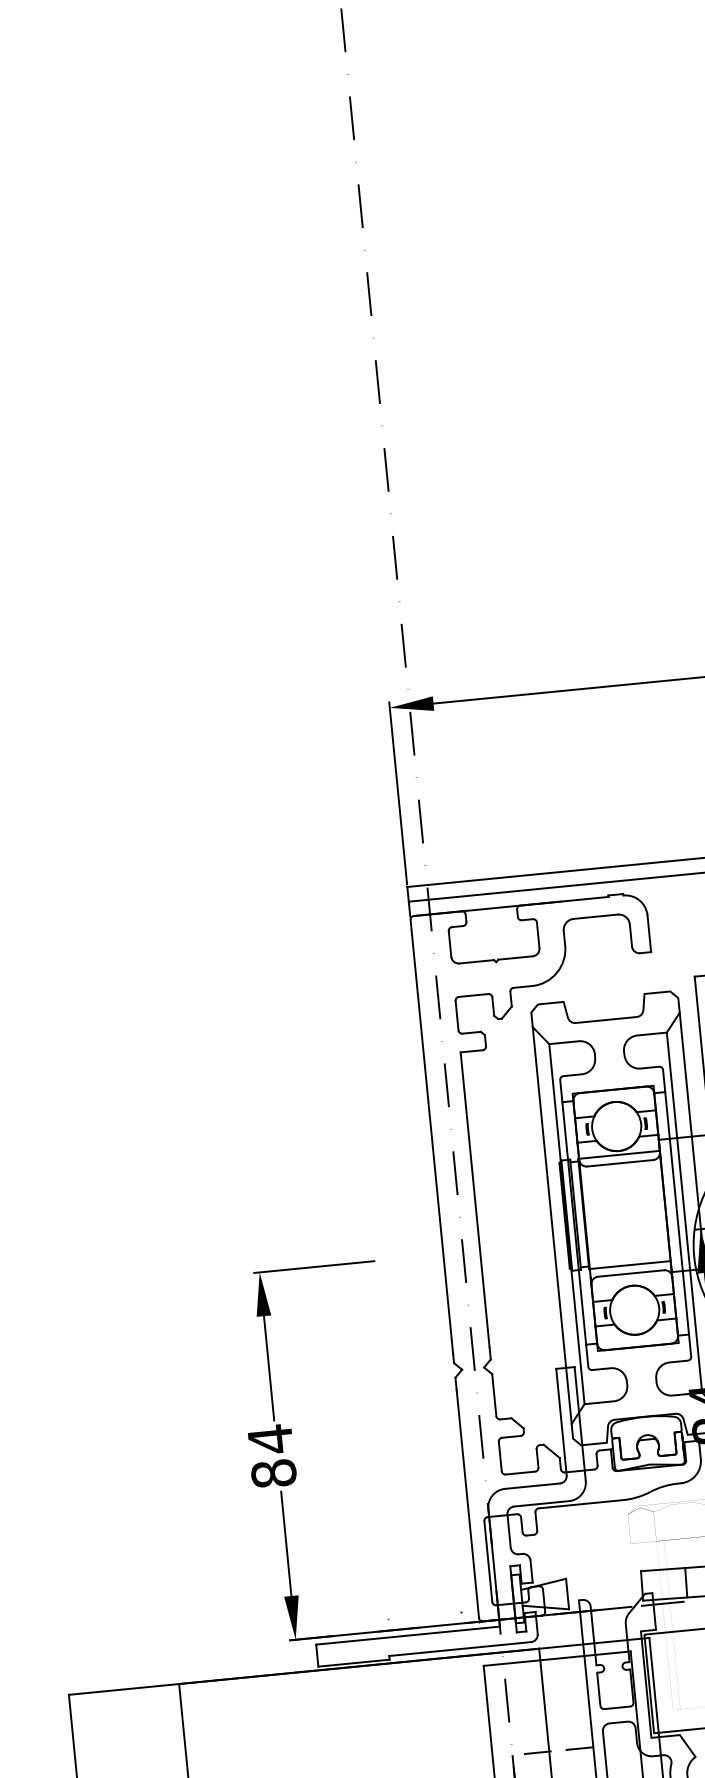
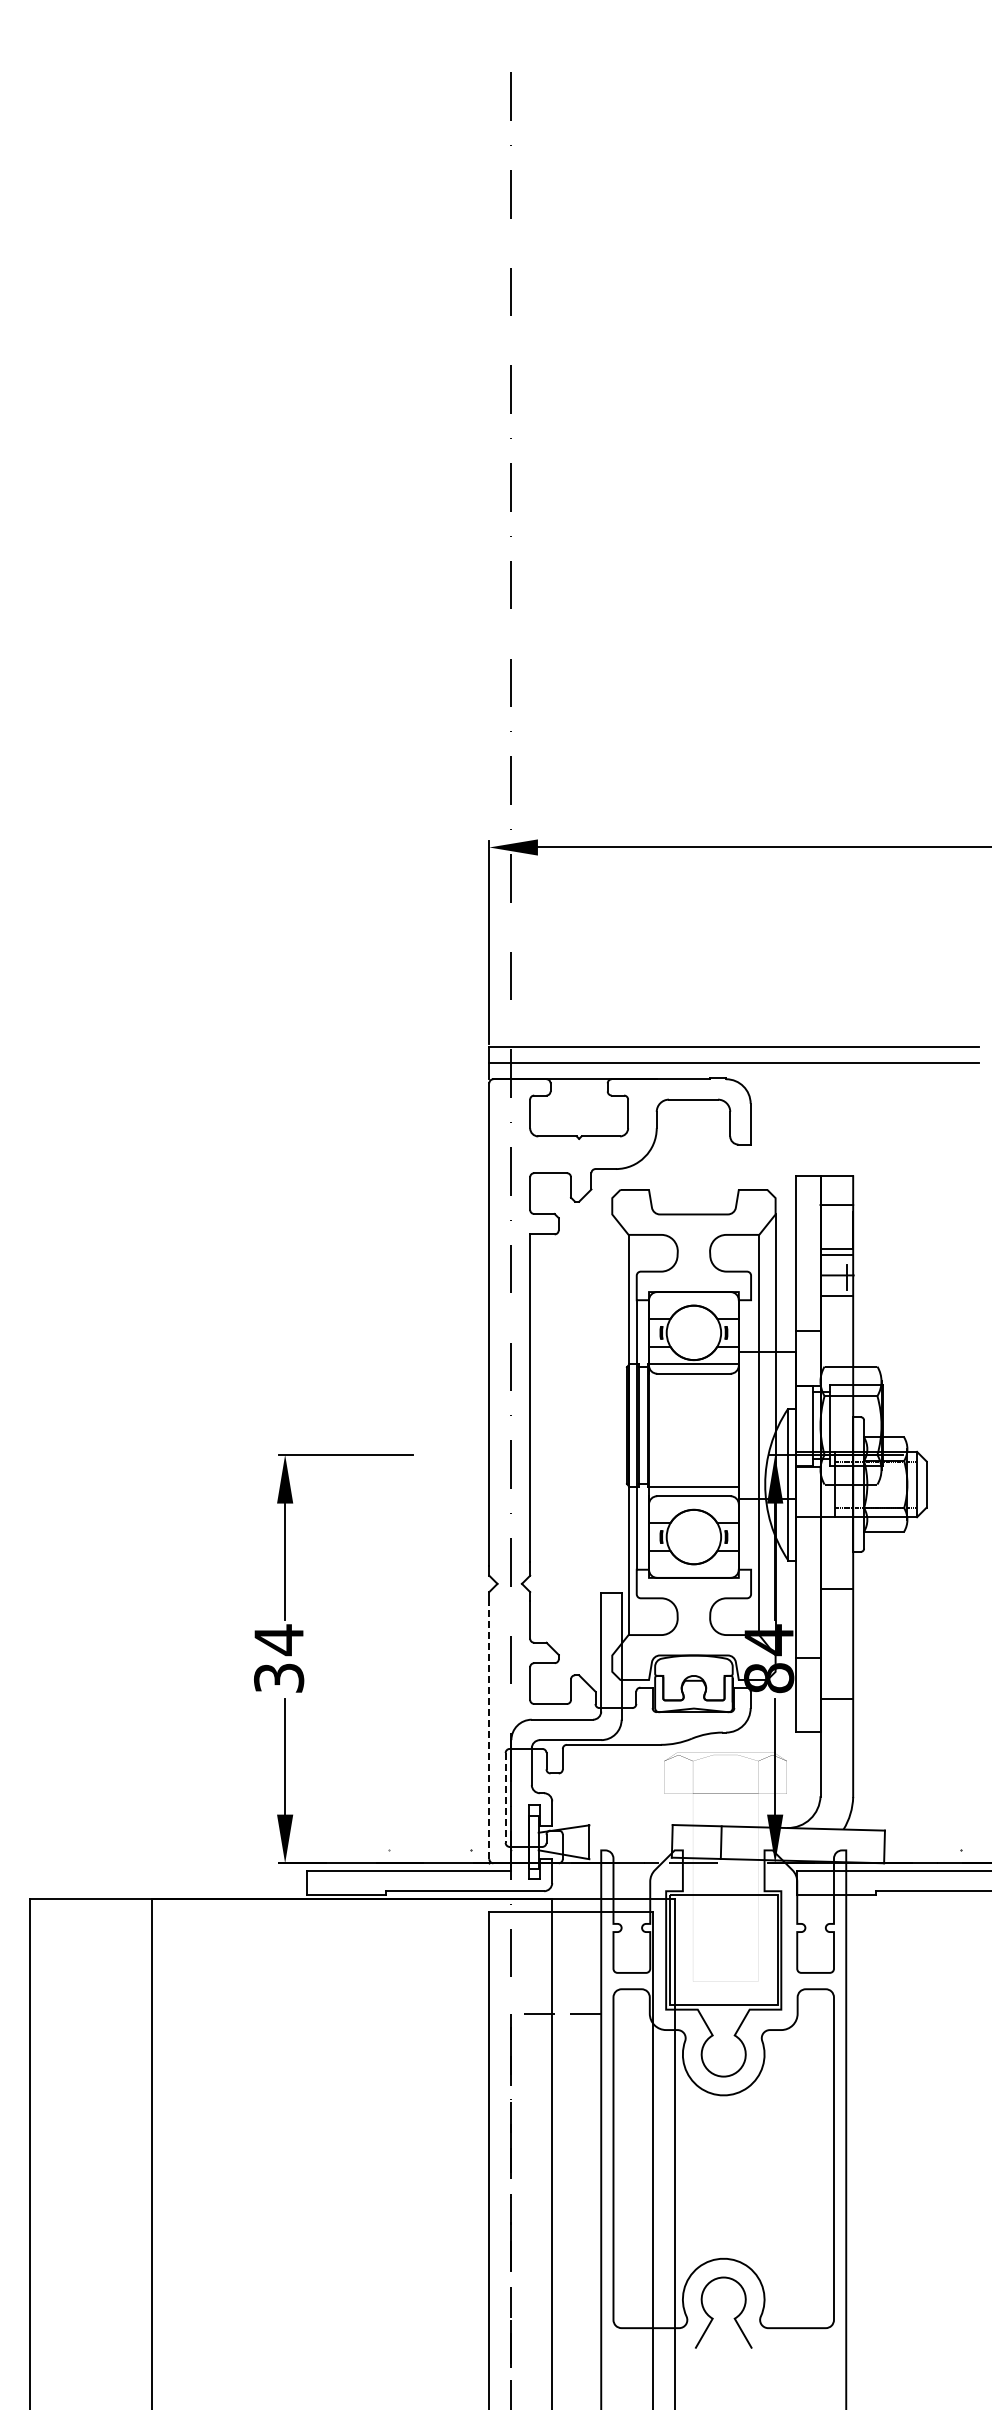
line: (677, 1212) -> (751, 1434), removed
line: (552, 1225) -> (612, 1434), removed
text: (274, 1474) -> (279, 1678), 84 -> 34
line: (468, 1504) -> (489, 1732), solid -> dashed
line: (488, 1561) -> (505, 1797), solid -> dashed

